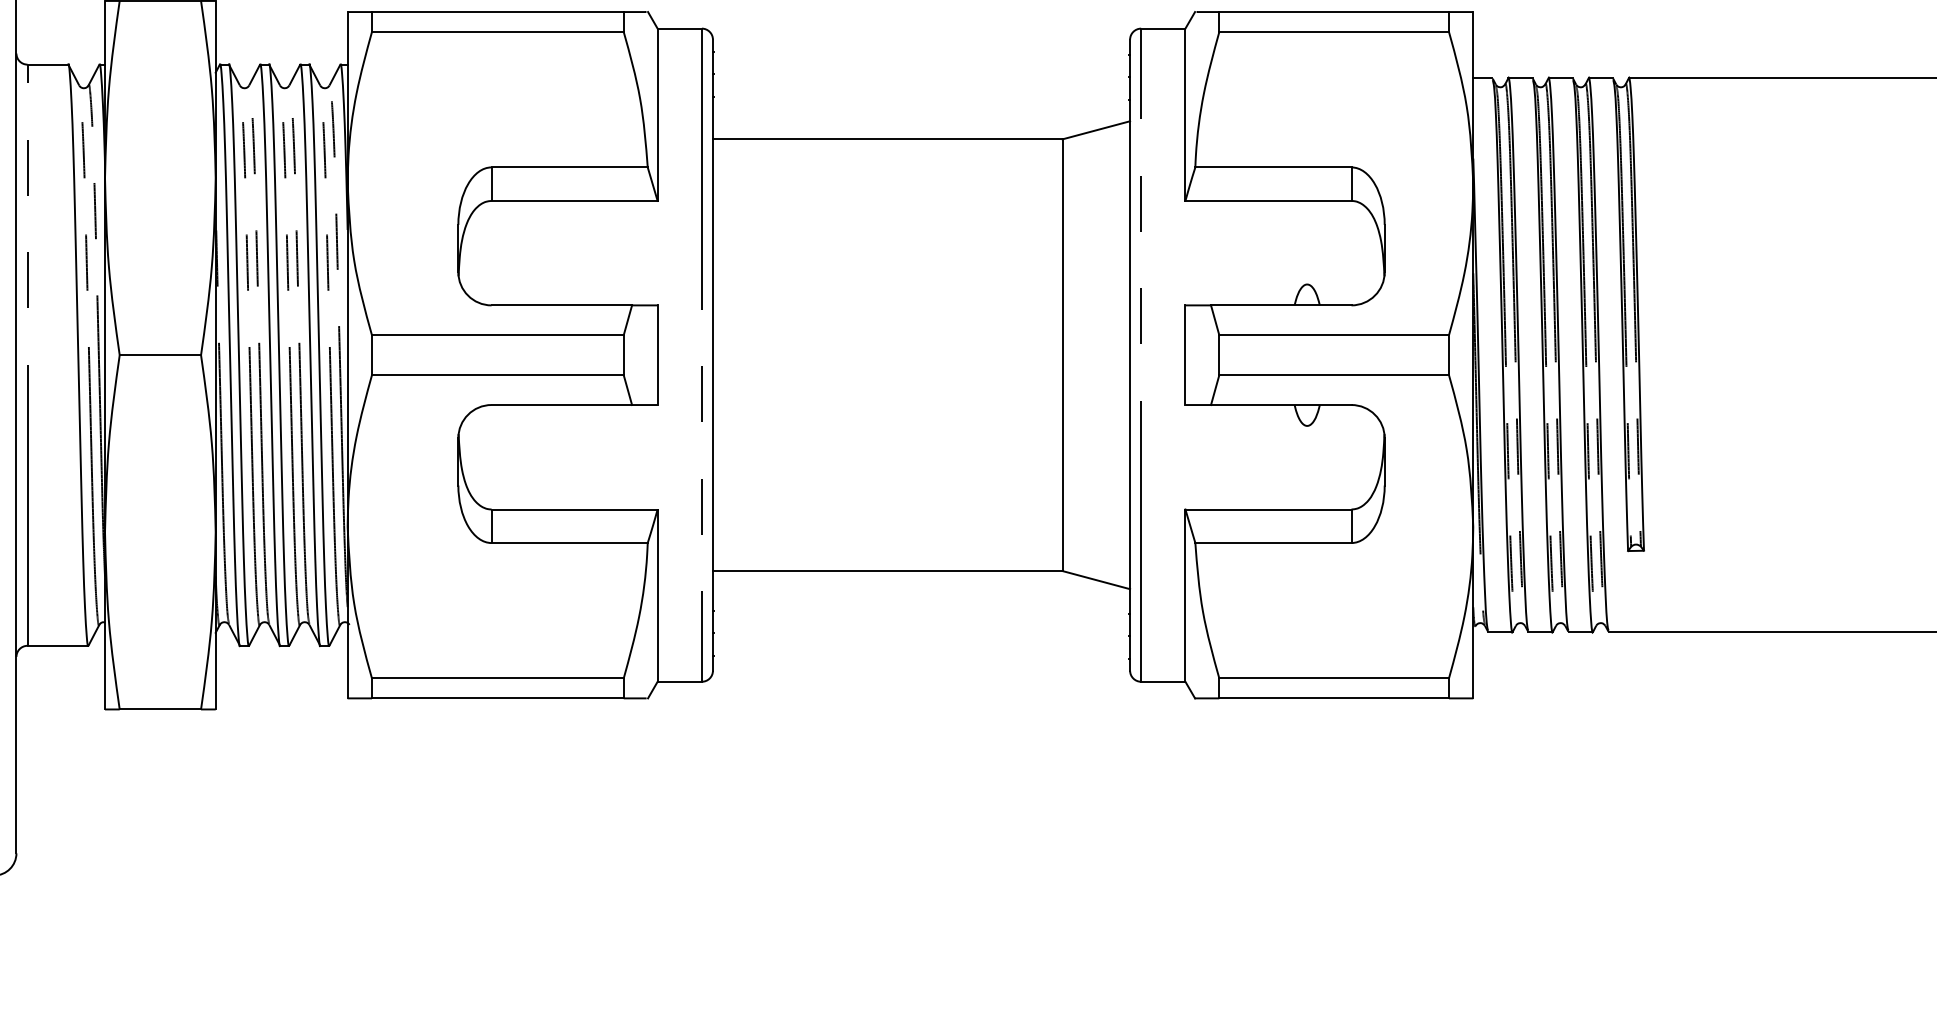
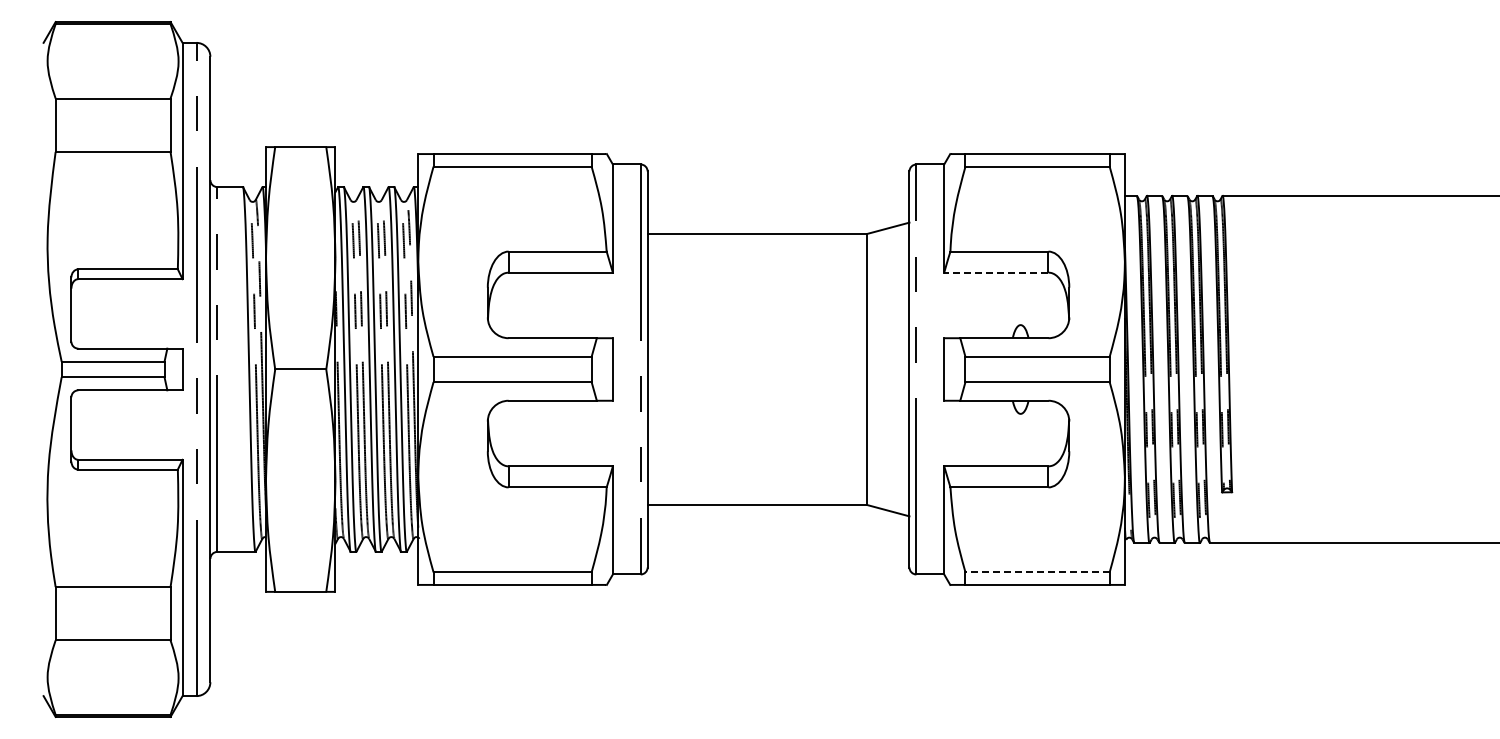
line: (1267, 200) -> (995, 272), solid -> dashed
line: (1334, 678) -> (1037, 572), solid -> dashed

